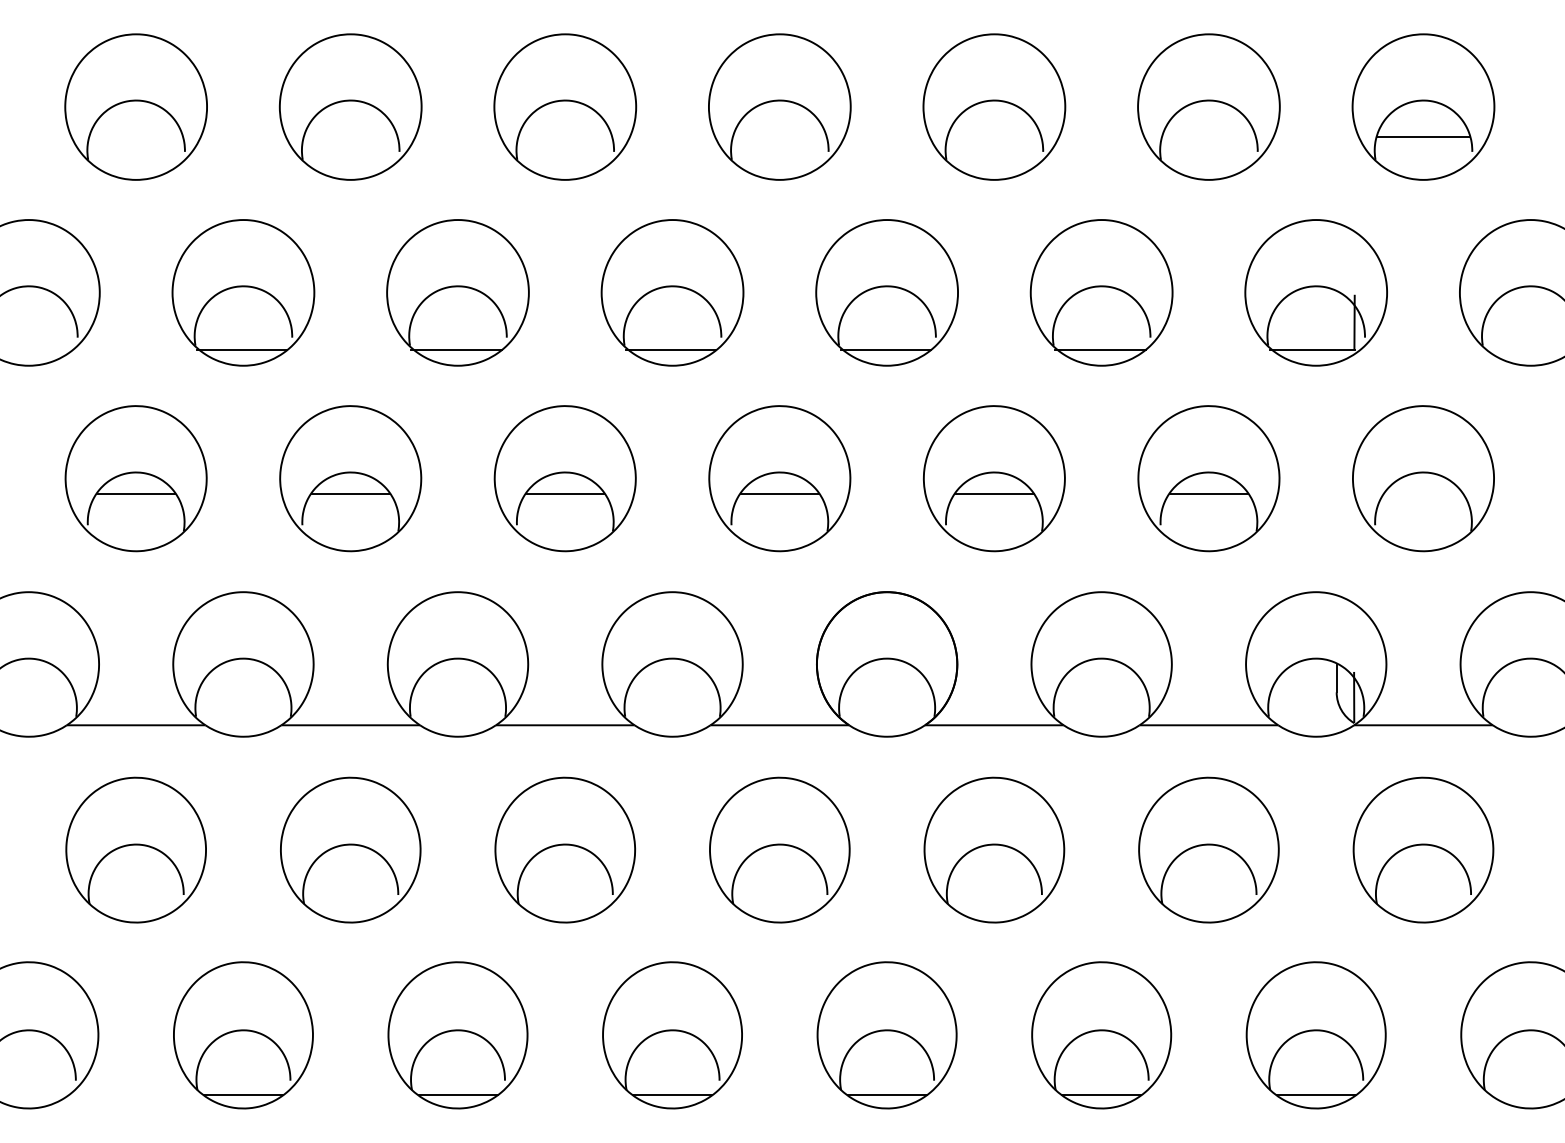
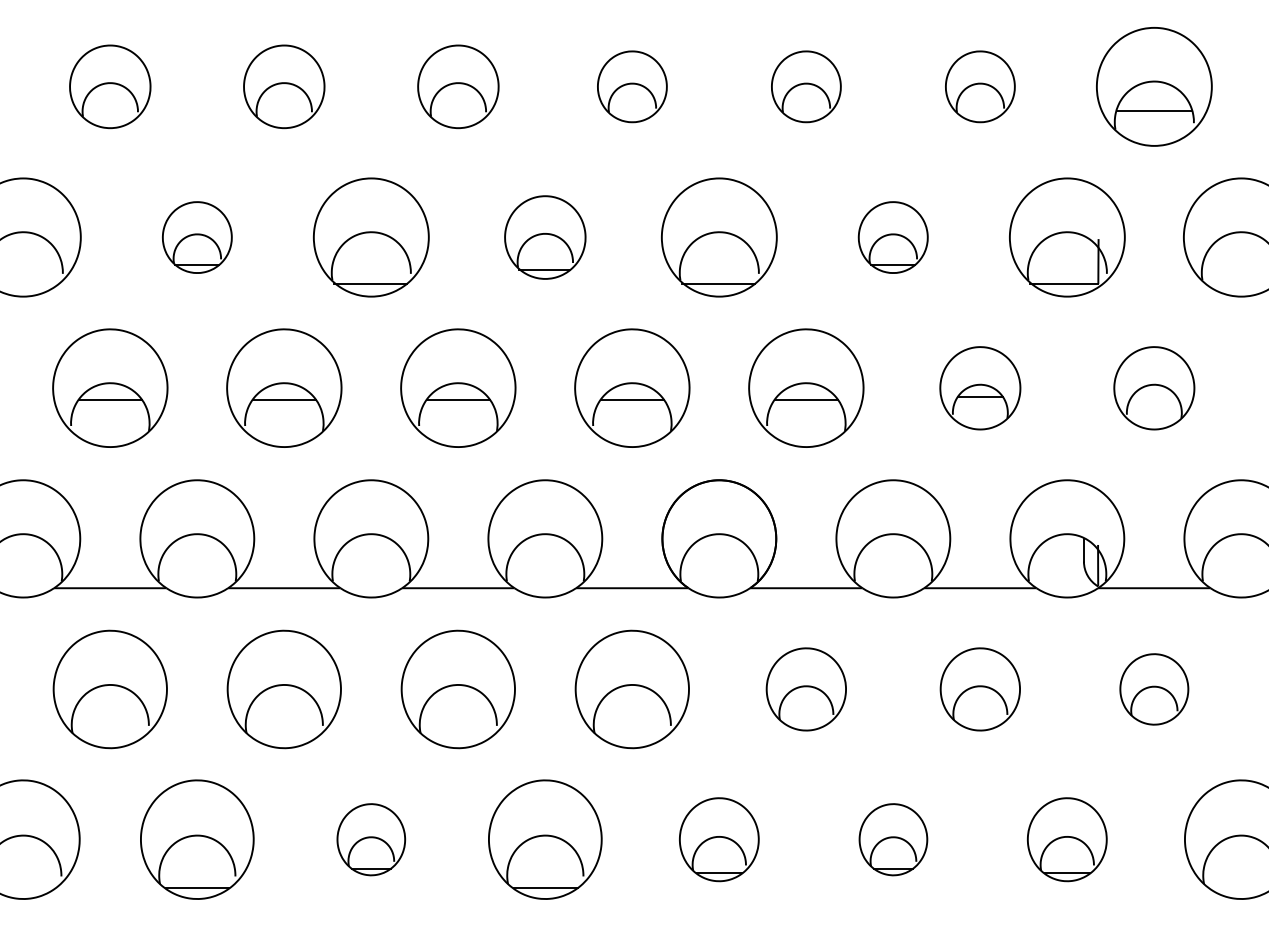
part: (135, 106) -> (109, 86), size x0.7
part: (350, 106) -> (284, 86), size x0.7
part: (565, 106) -> (458, 86), size x0.7
part: (779, 106) -> (632, 86), size x0.6
part: (994, 106) -> (806, 86), size x0.6
part: (1208, 106) -> (979, 86), size x0.6
part: (243, 292) -> (197, 237), size x0.6
part: (672, 292) -> (545, 237), size x0.7
part: (1101, 292) -> (893, 237), size x0.6
part: (1208, 478) -> (979, 388), size x0.7
part: (1423, 478) -> (1154, 388), size x0.7
part: (994, 849) -> (806, 688), size x0.7
part: (1208, 849) -> (979, 688), size x0.7
part: (1423, 849) -> (1154, 688), size x0.6
part: (457, 1035) -> (370, 839), size x0.6
part: (886, 1035) -> (718, 839), size x0.7
part: (1101, 1035) -> (893, 839), size x0.6
part: (1315, 1035) -> (1066, 839), size x0.7

